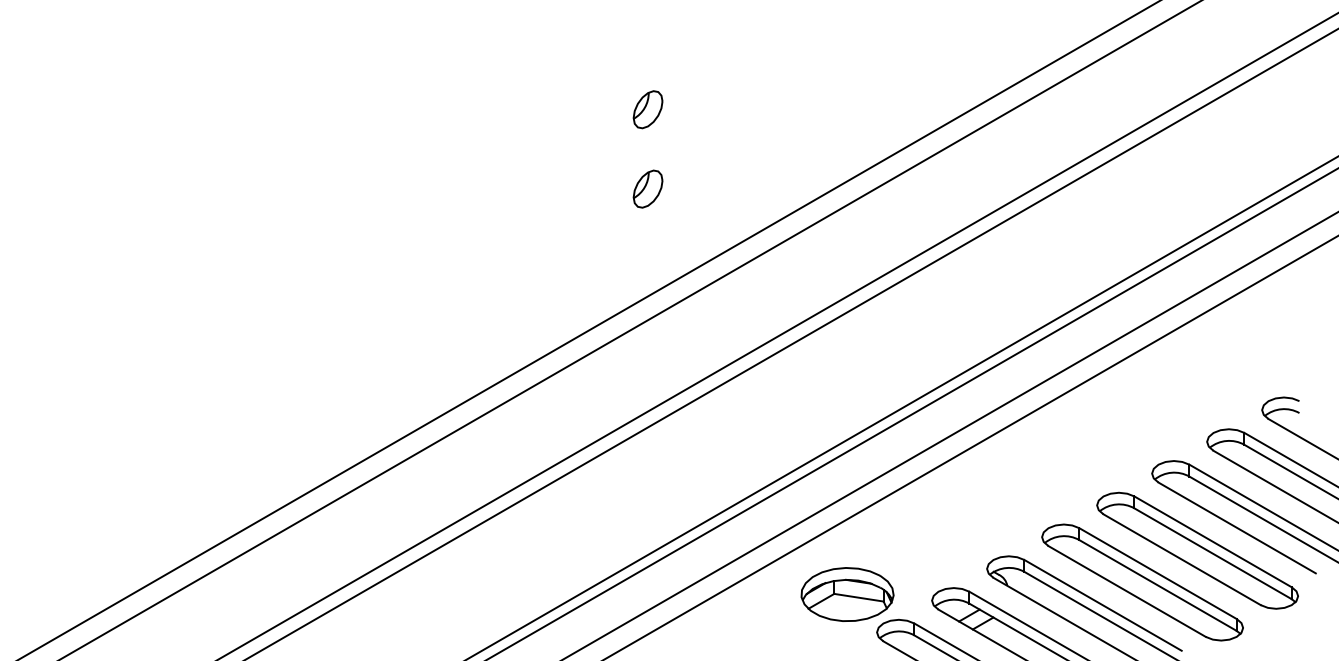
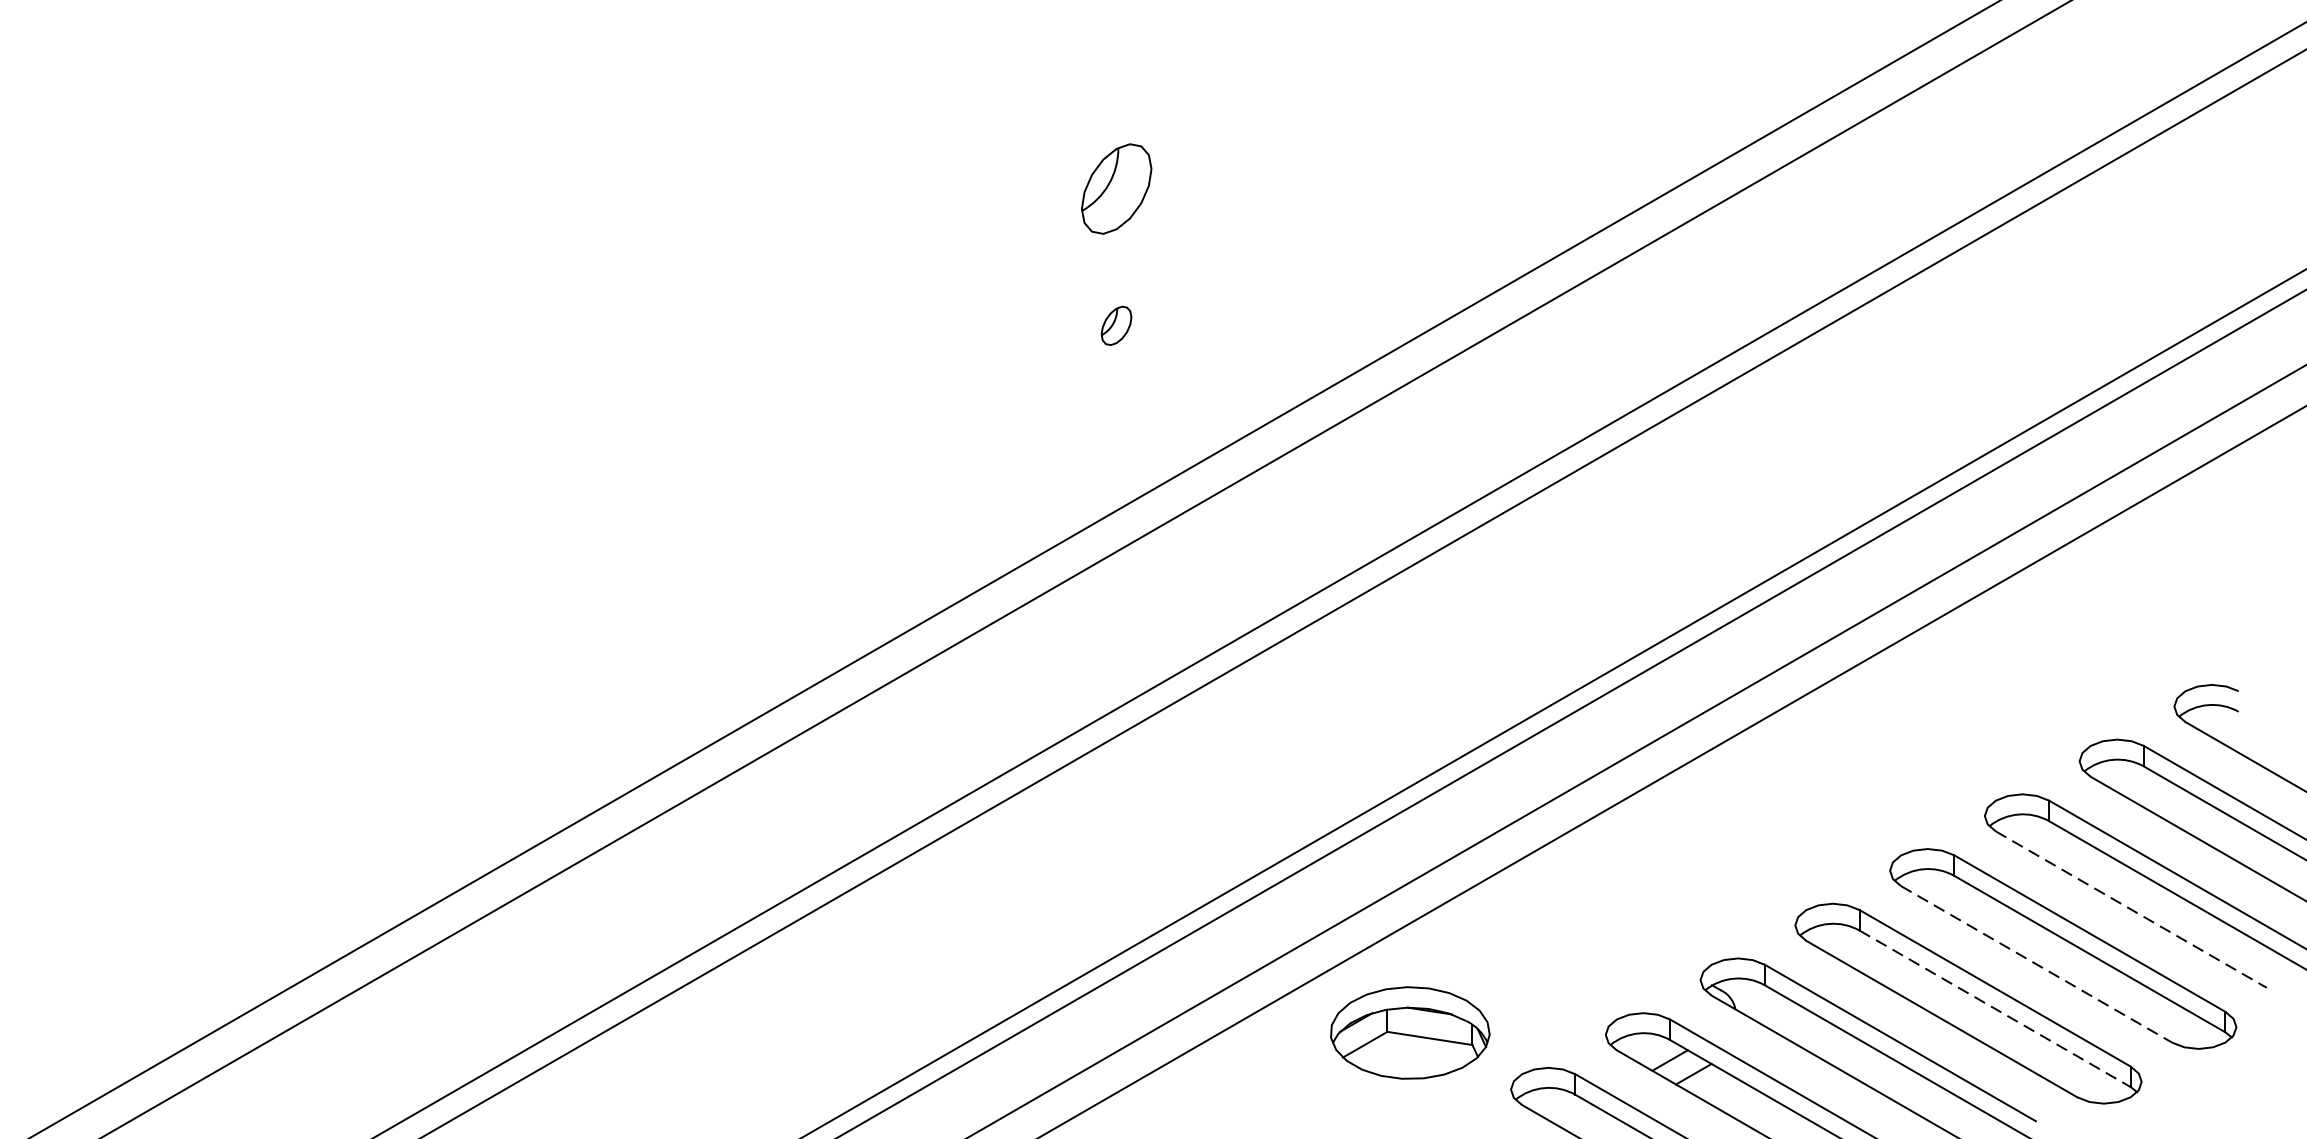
part: (647, 109) -> (1115, 188), size x1.4
part: (647, 188) -> (1115, 324), size x0.6
line: (1237, 527) -> (2131, 908), solid -> dashed
line: (1182, 559) -> (2037, 963), solid -> dashed
line: (1158, 585) -> (1995, 1008), solid -> dashed
part: (847, 594) -> (1410, 1032), moved

